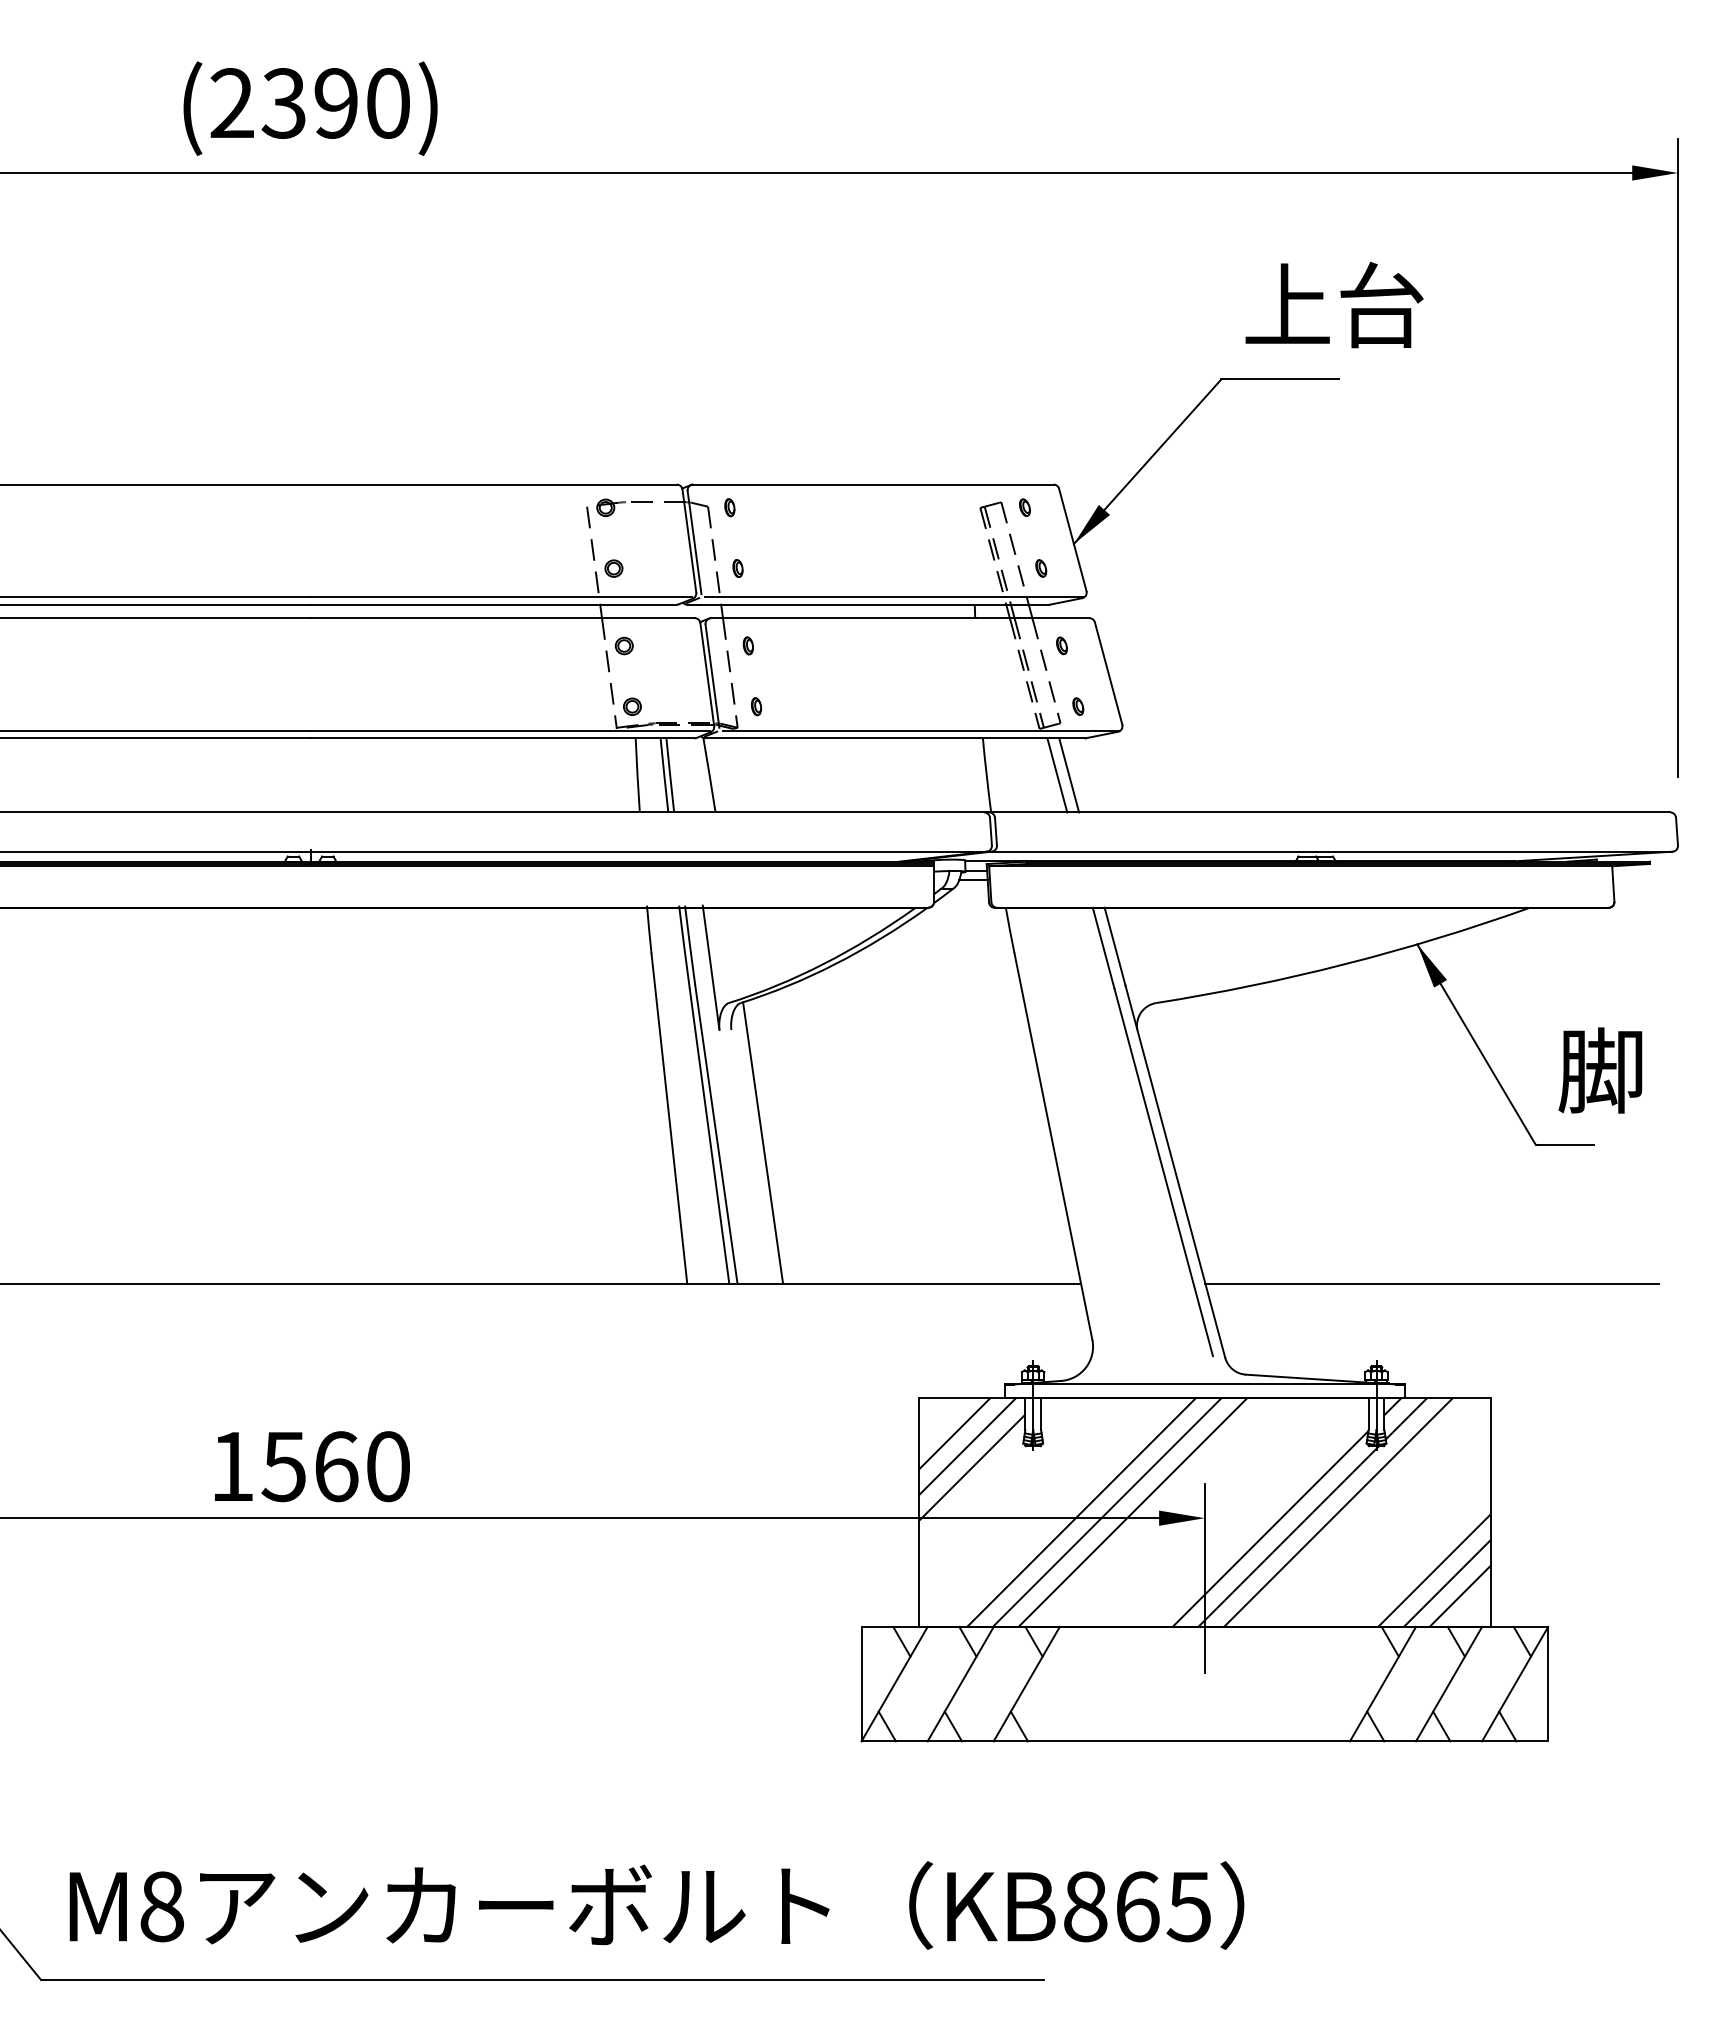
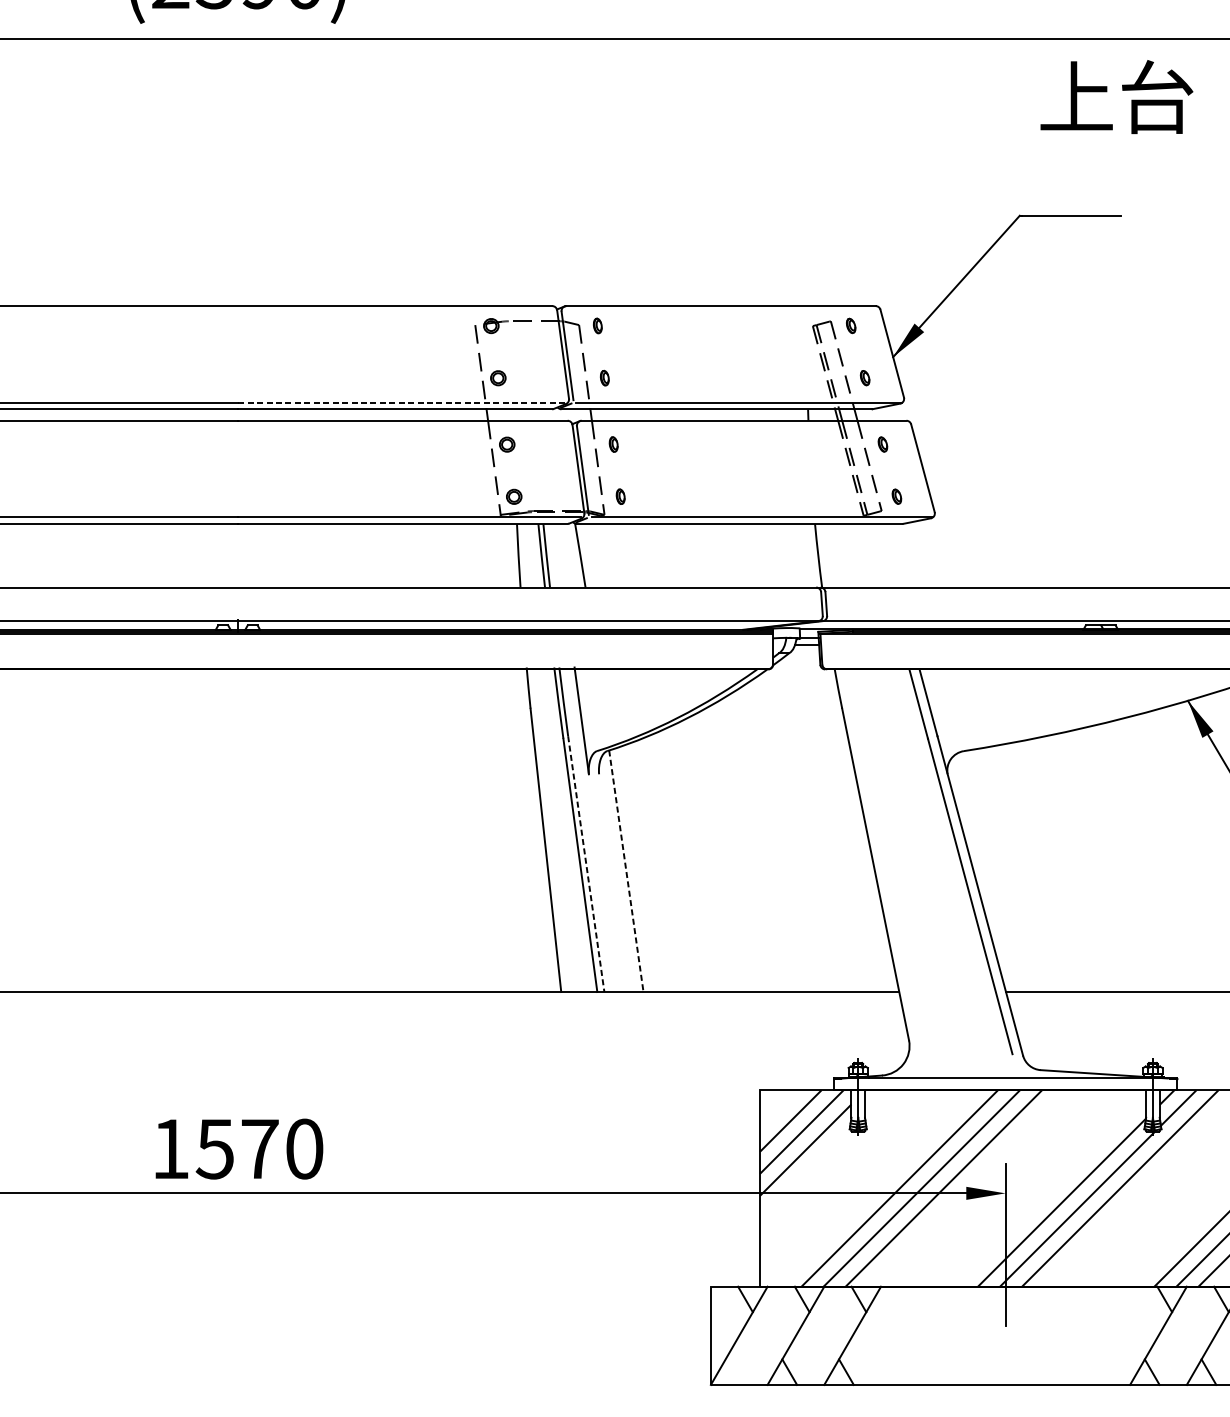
text: (1334, 304) -> (1116, 96), moved
line: (501, 597) -> (401, 403), solid -> dashed
line: (1057, 775) -> (879, 555), removed
line: (1069, 775) -> (889, 555), removed
line: (716, 1135) -> (586, 864), solid -> dashed
line: (763, 1143) -> (626, 871), solid -> dashed
text: (336, 1466) -> (260, 1148), 1560 -> 1570
line: (886, 1726) -> (732, 1372), removed

